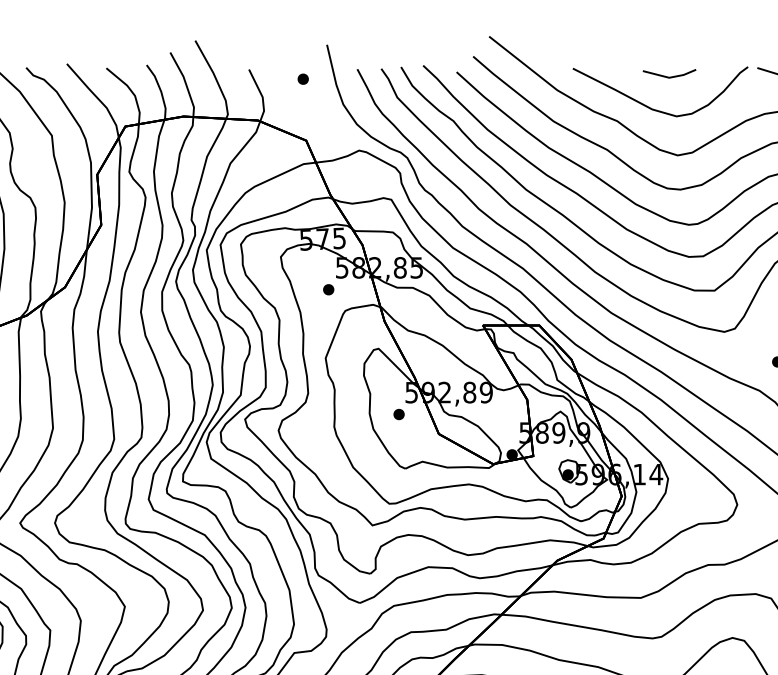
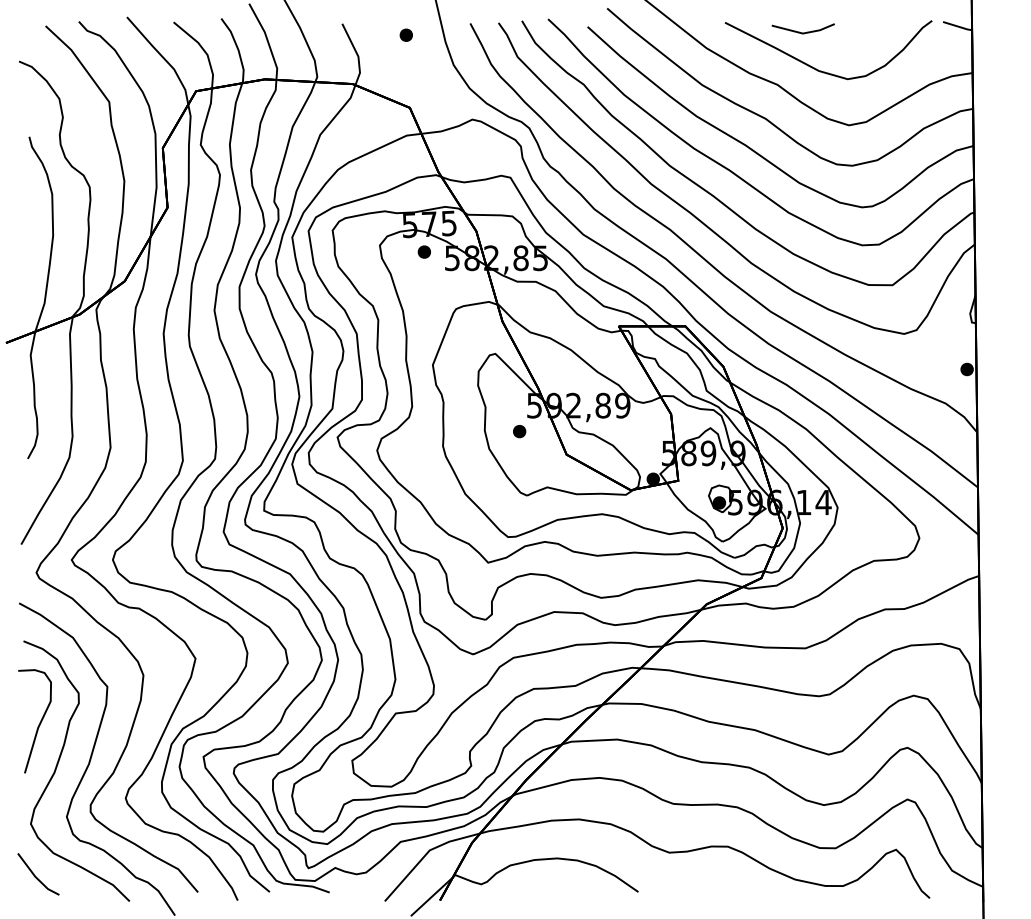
line: (668, 76) -> (802, 32), moved
part: (327, 289) -> (423, 251), moved

